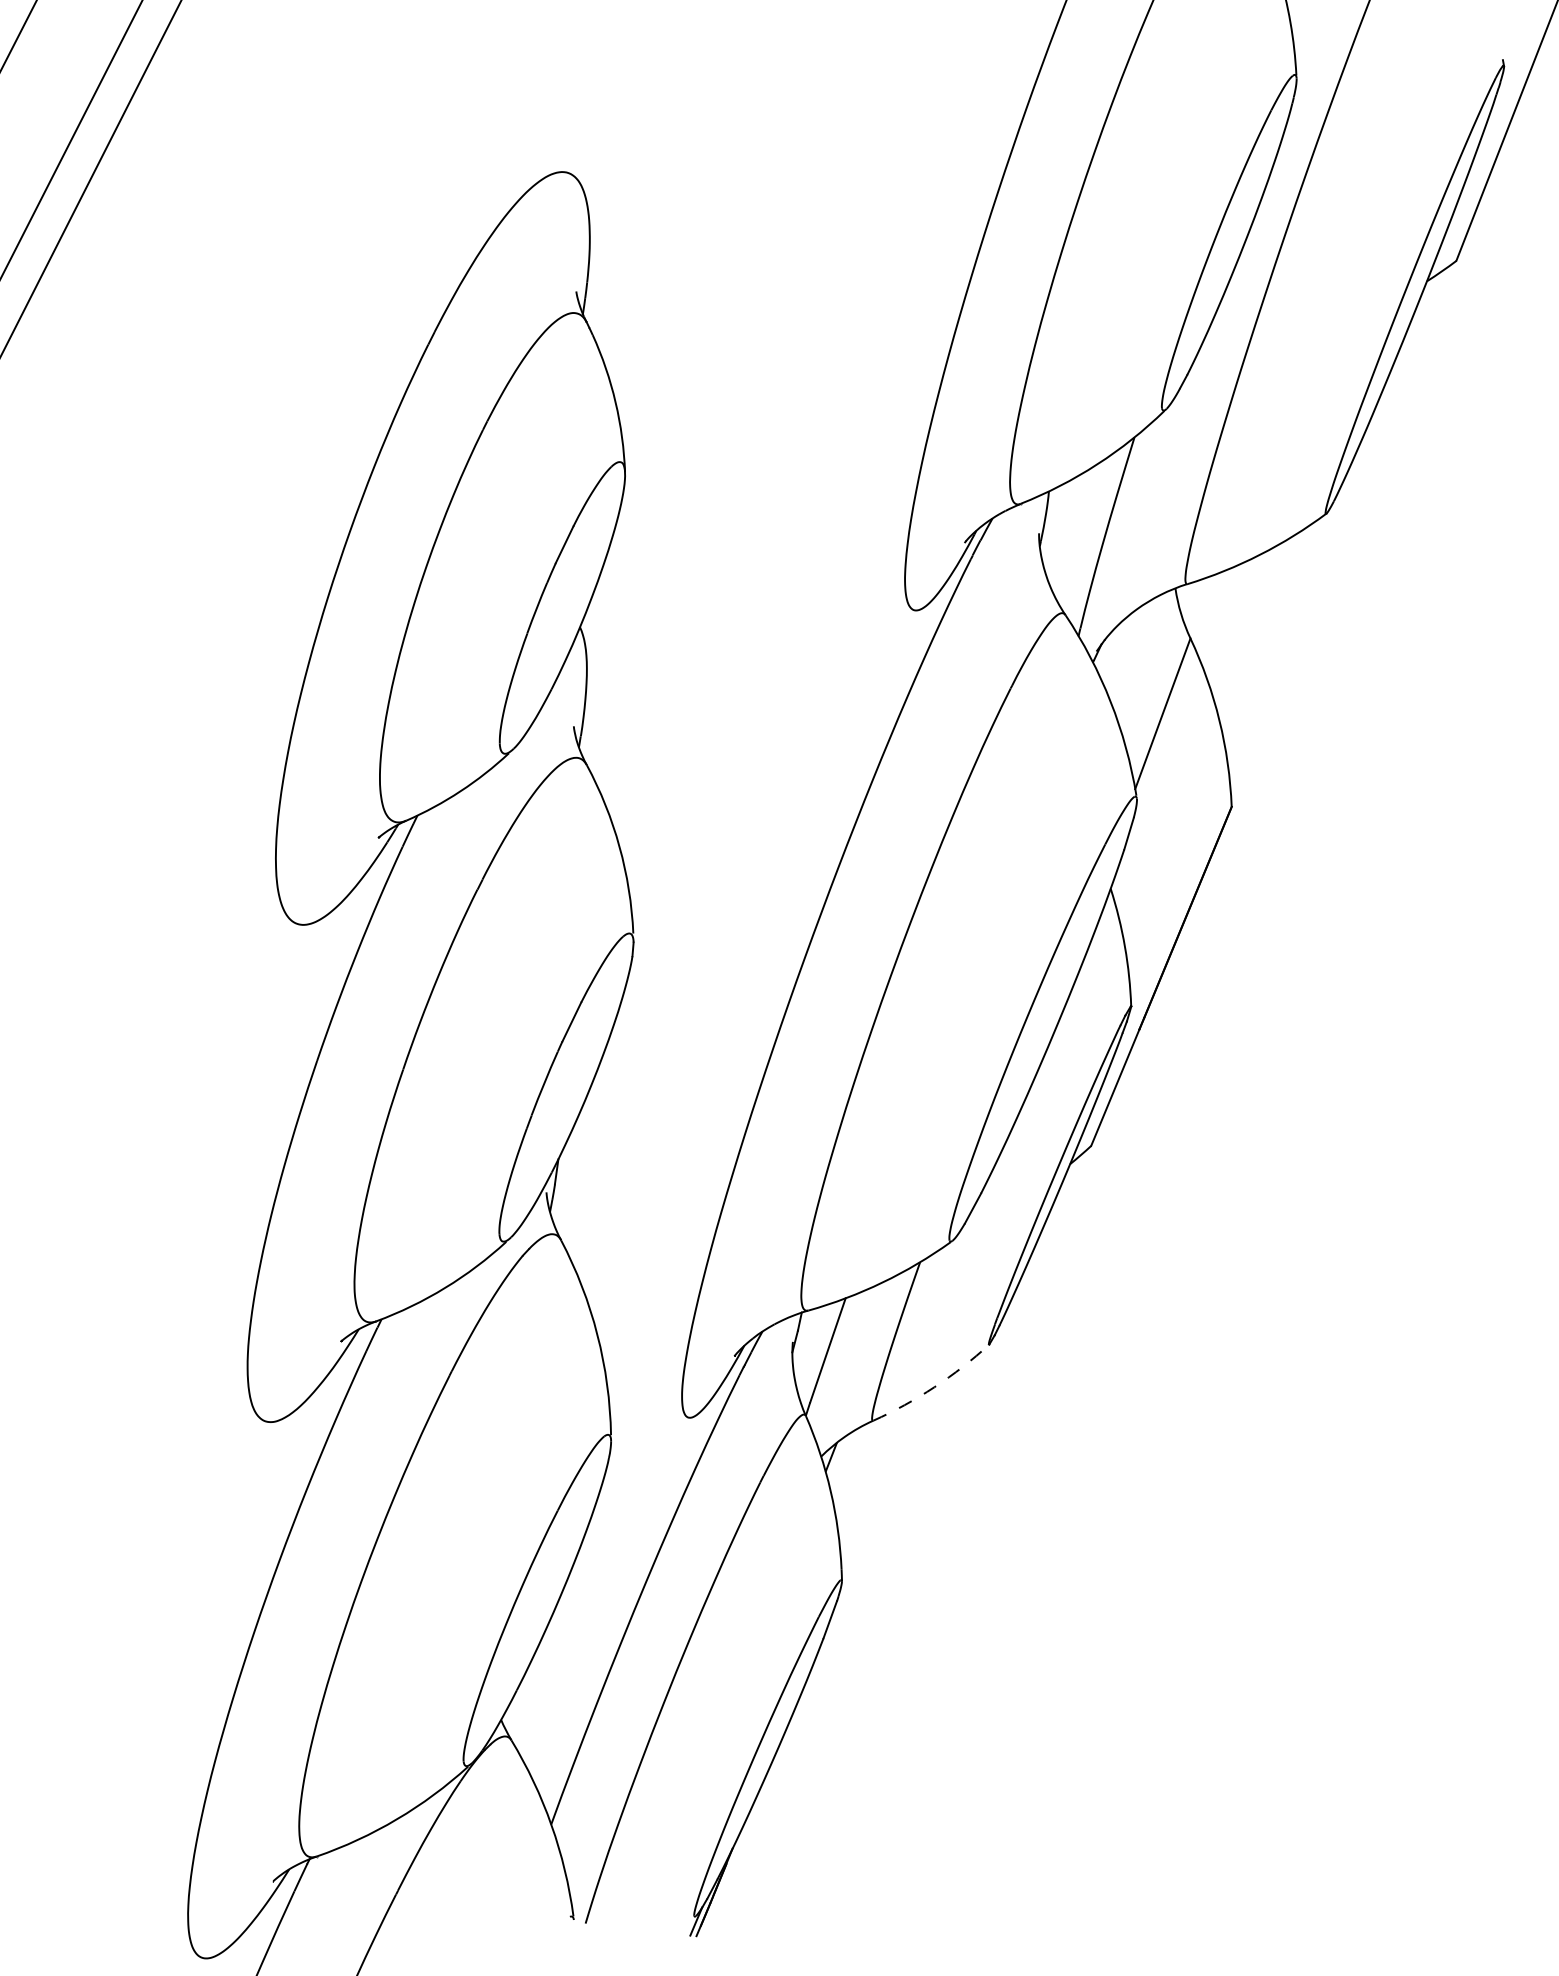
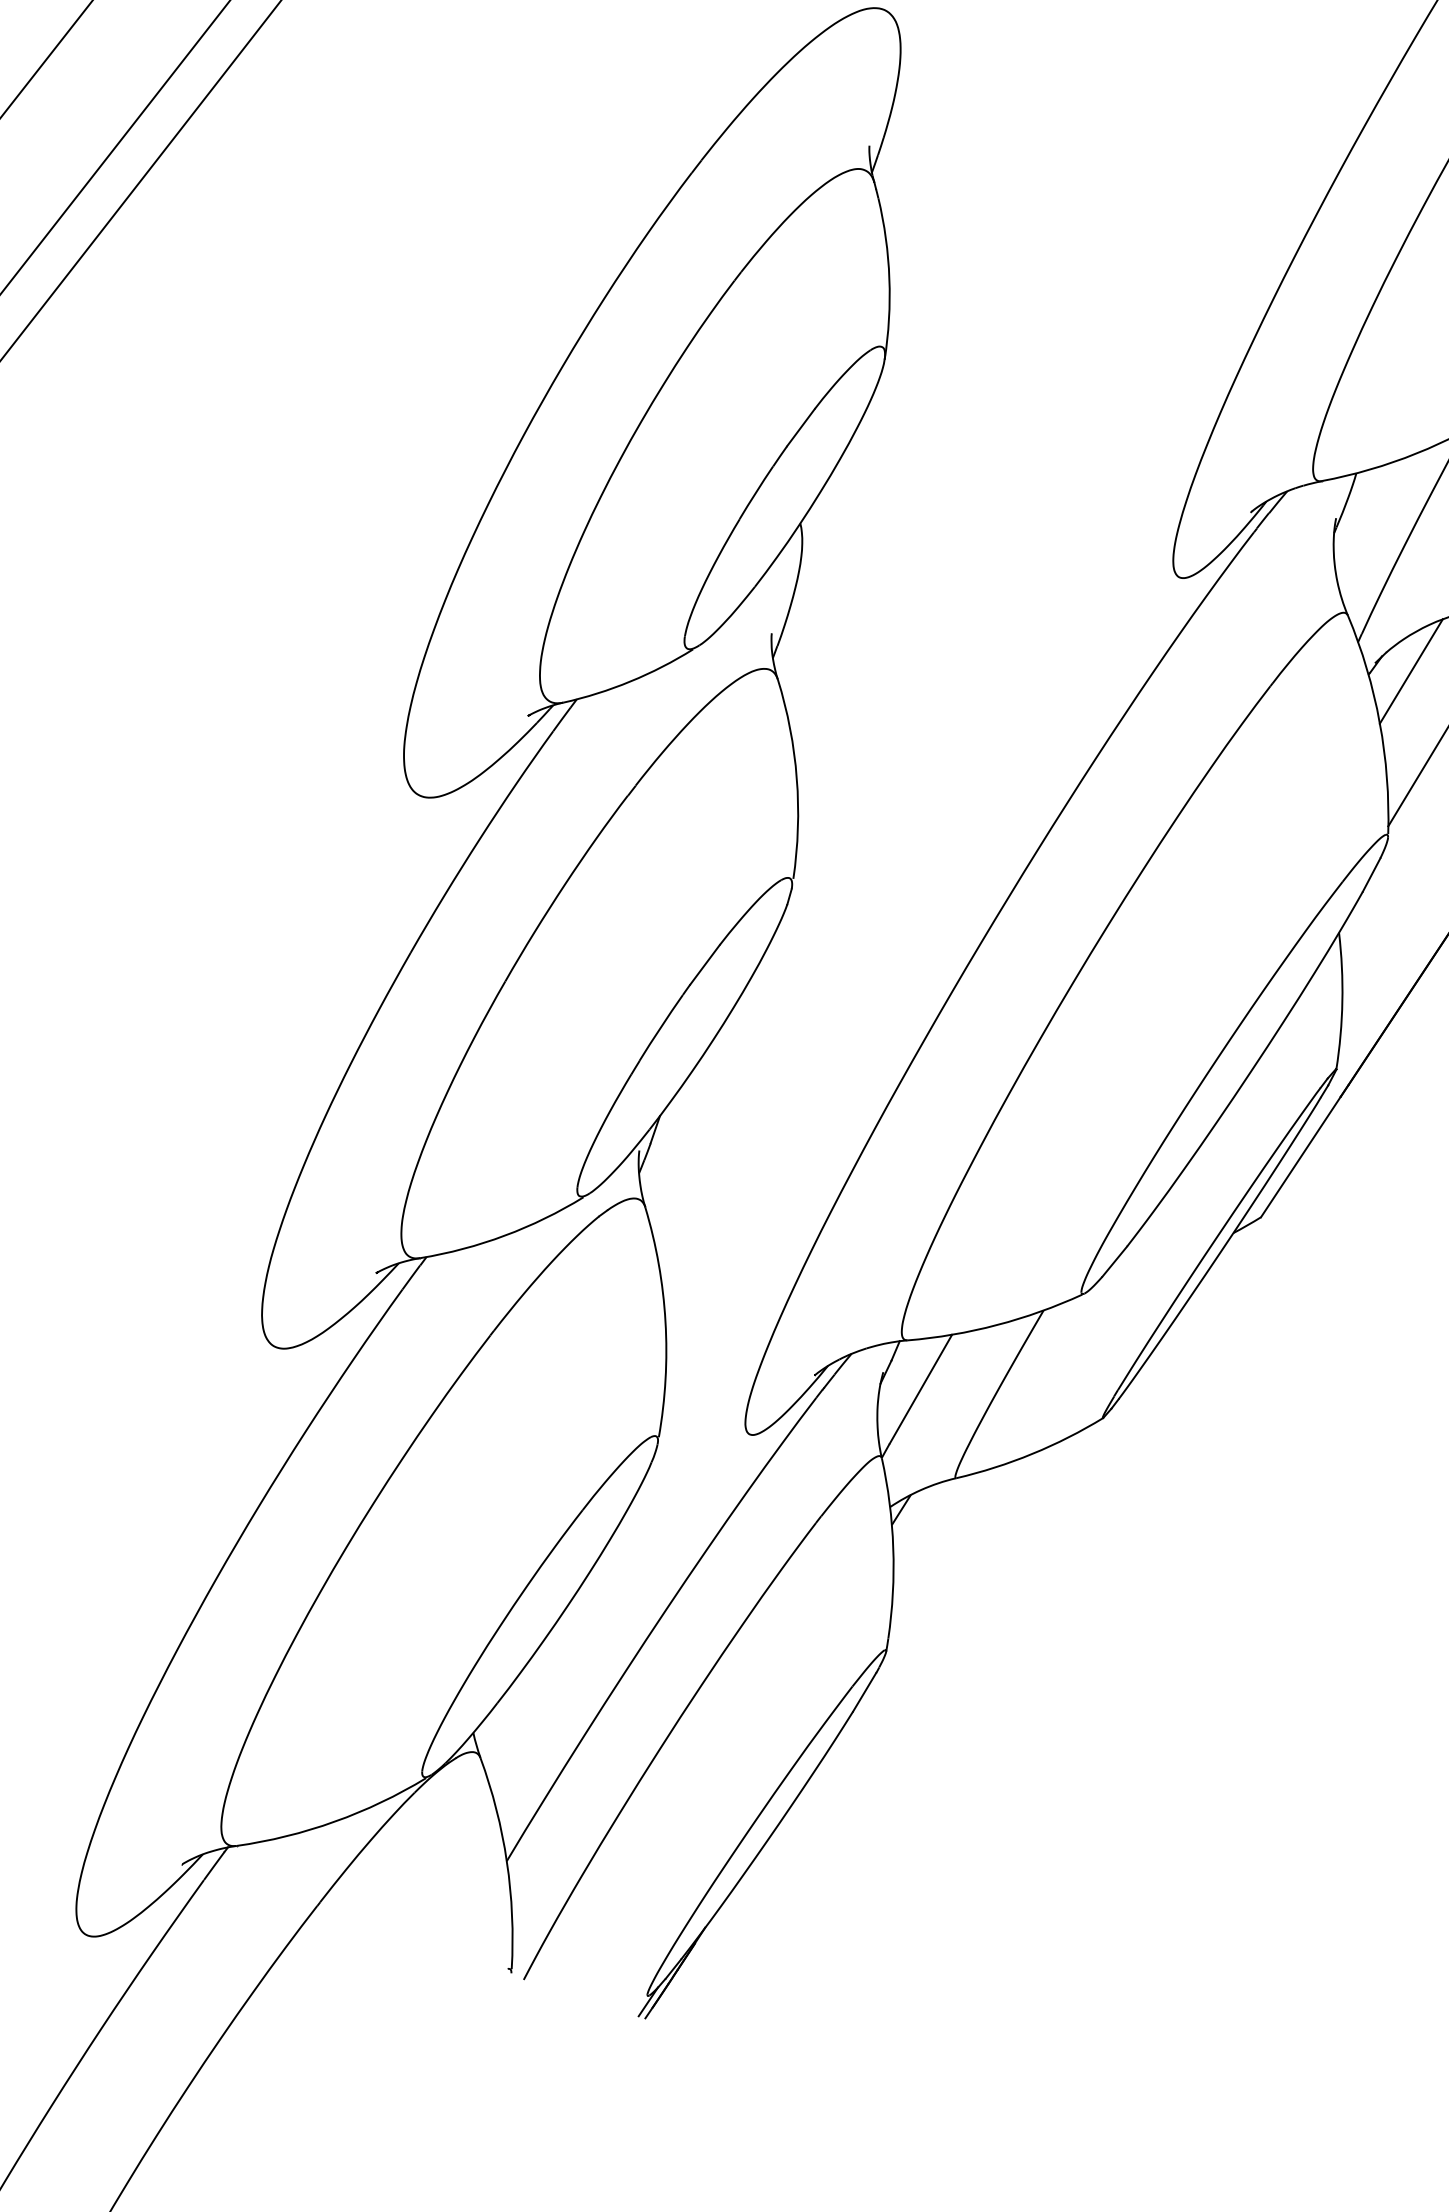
line: (1128, 652) -> (1410, 671), added
arc: (934, 1387) -> (1032, 1454), dashed -> solid

